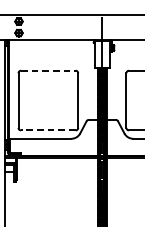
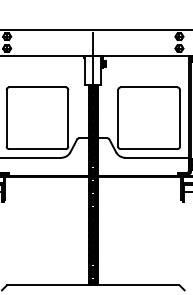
line: (48, 70) -> (37, 87), dashed -> solid
line: (47, 130) -> (36, 149), dashed -> solid

